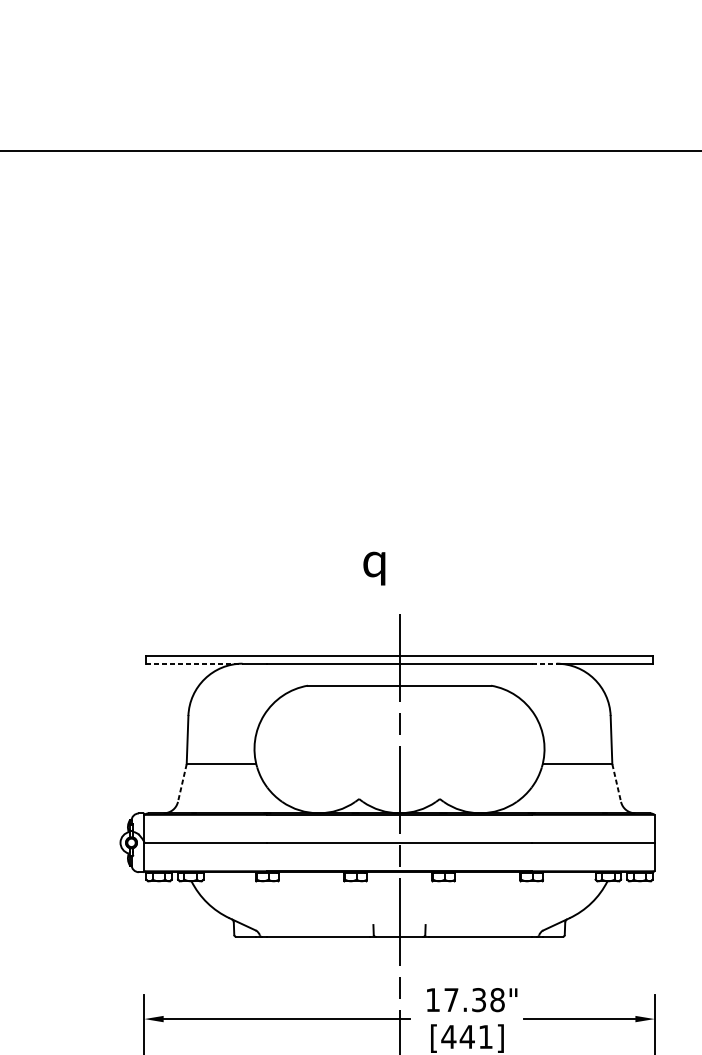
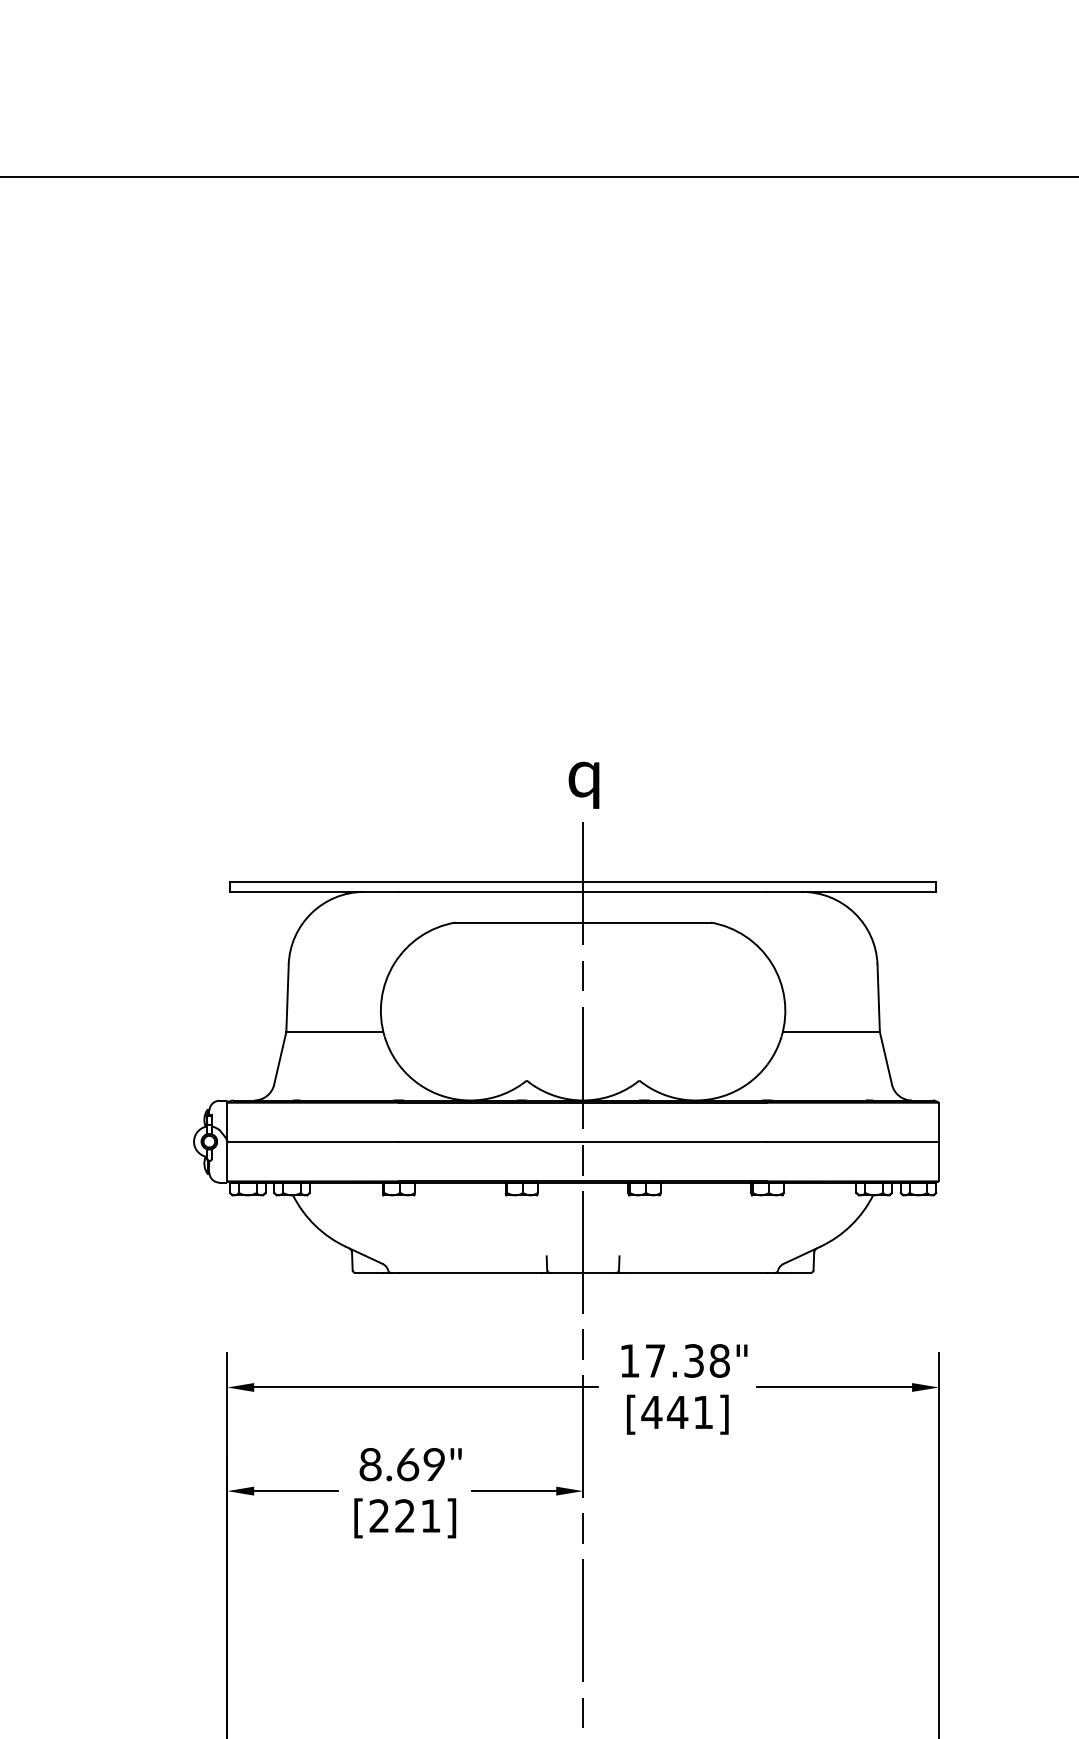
text: (373, 568) -> (583, 784), moved
line: (194, 663) -> (297, 891), dashed -> solid
line: (544, 663) -> (785, 891), dashed -> solid
line: (182, 783) -> (280, 1058), dashed -> solid
line: (617, 783) -> (886, 1058), dashed -> solid

